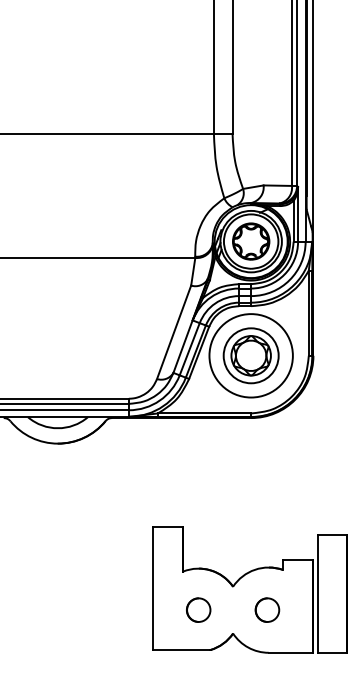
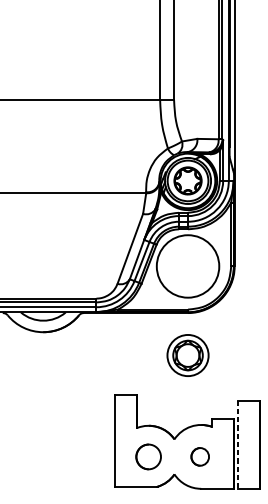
part: (250, 355) -> (187, 355), moved
line: (317, 593) -> (237, 444), solid -> dashed
circle: (198, 609) -> (148, 456), size x1.4

